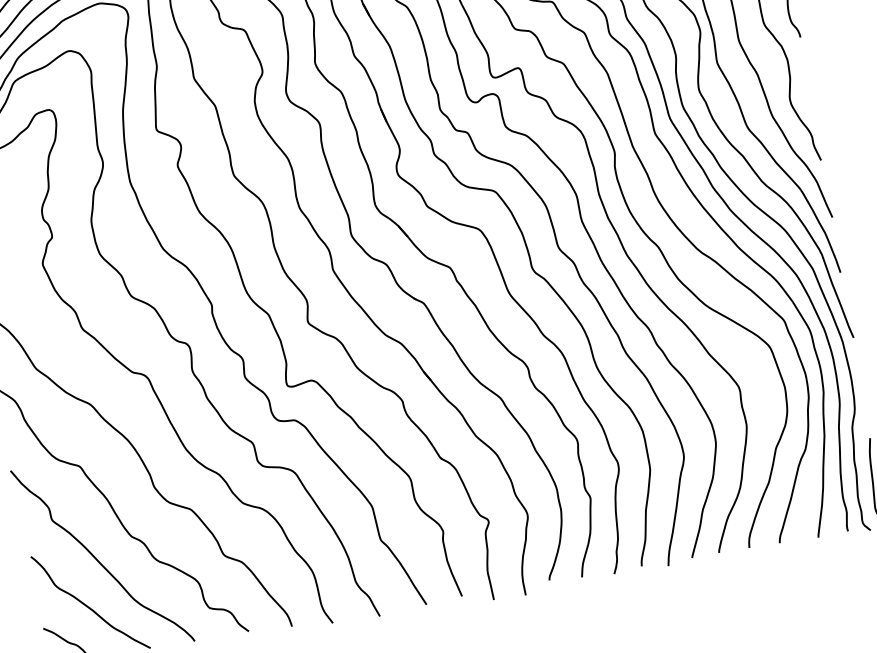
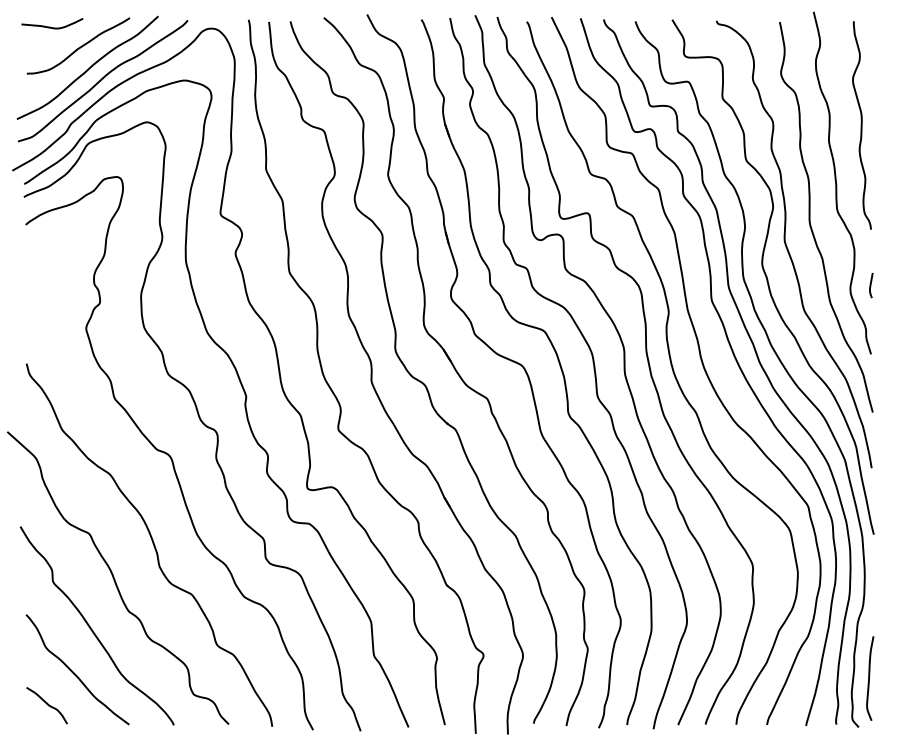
curve: (810, 92) -> (871, 285), added

